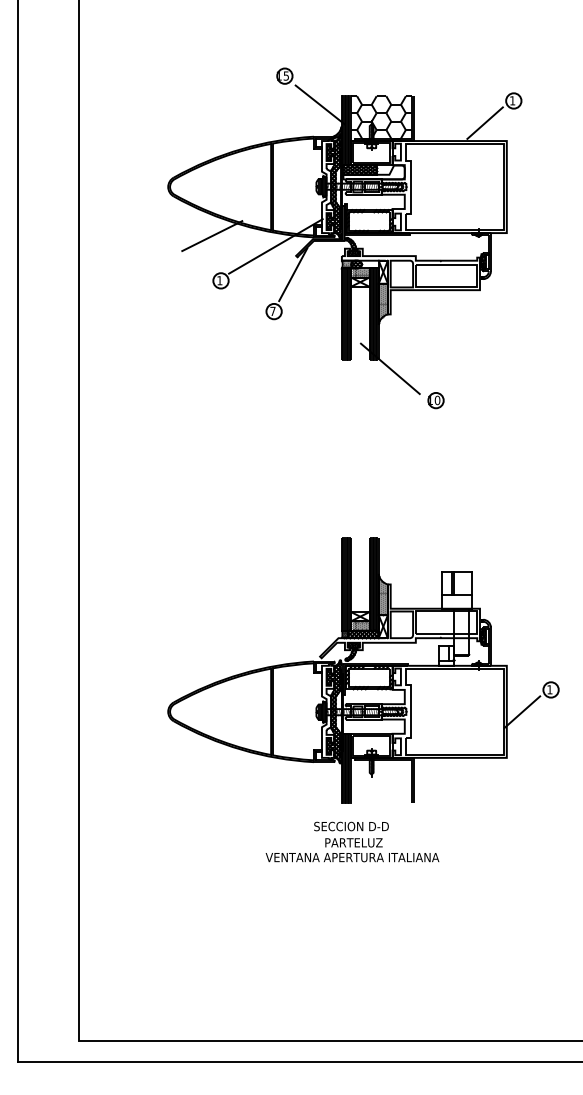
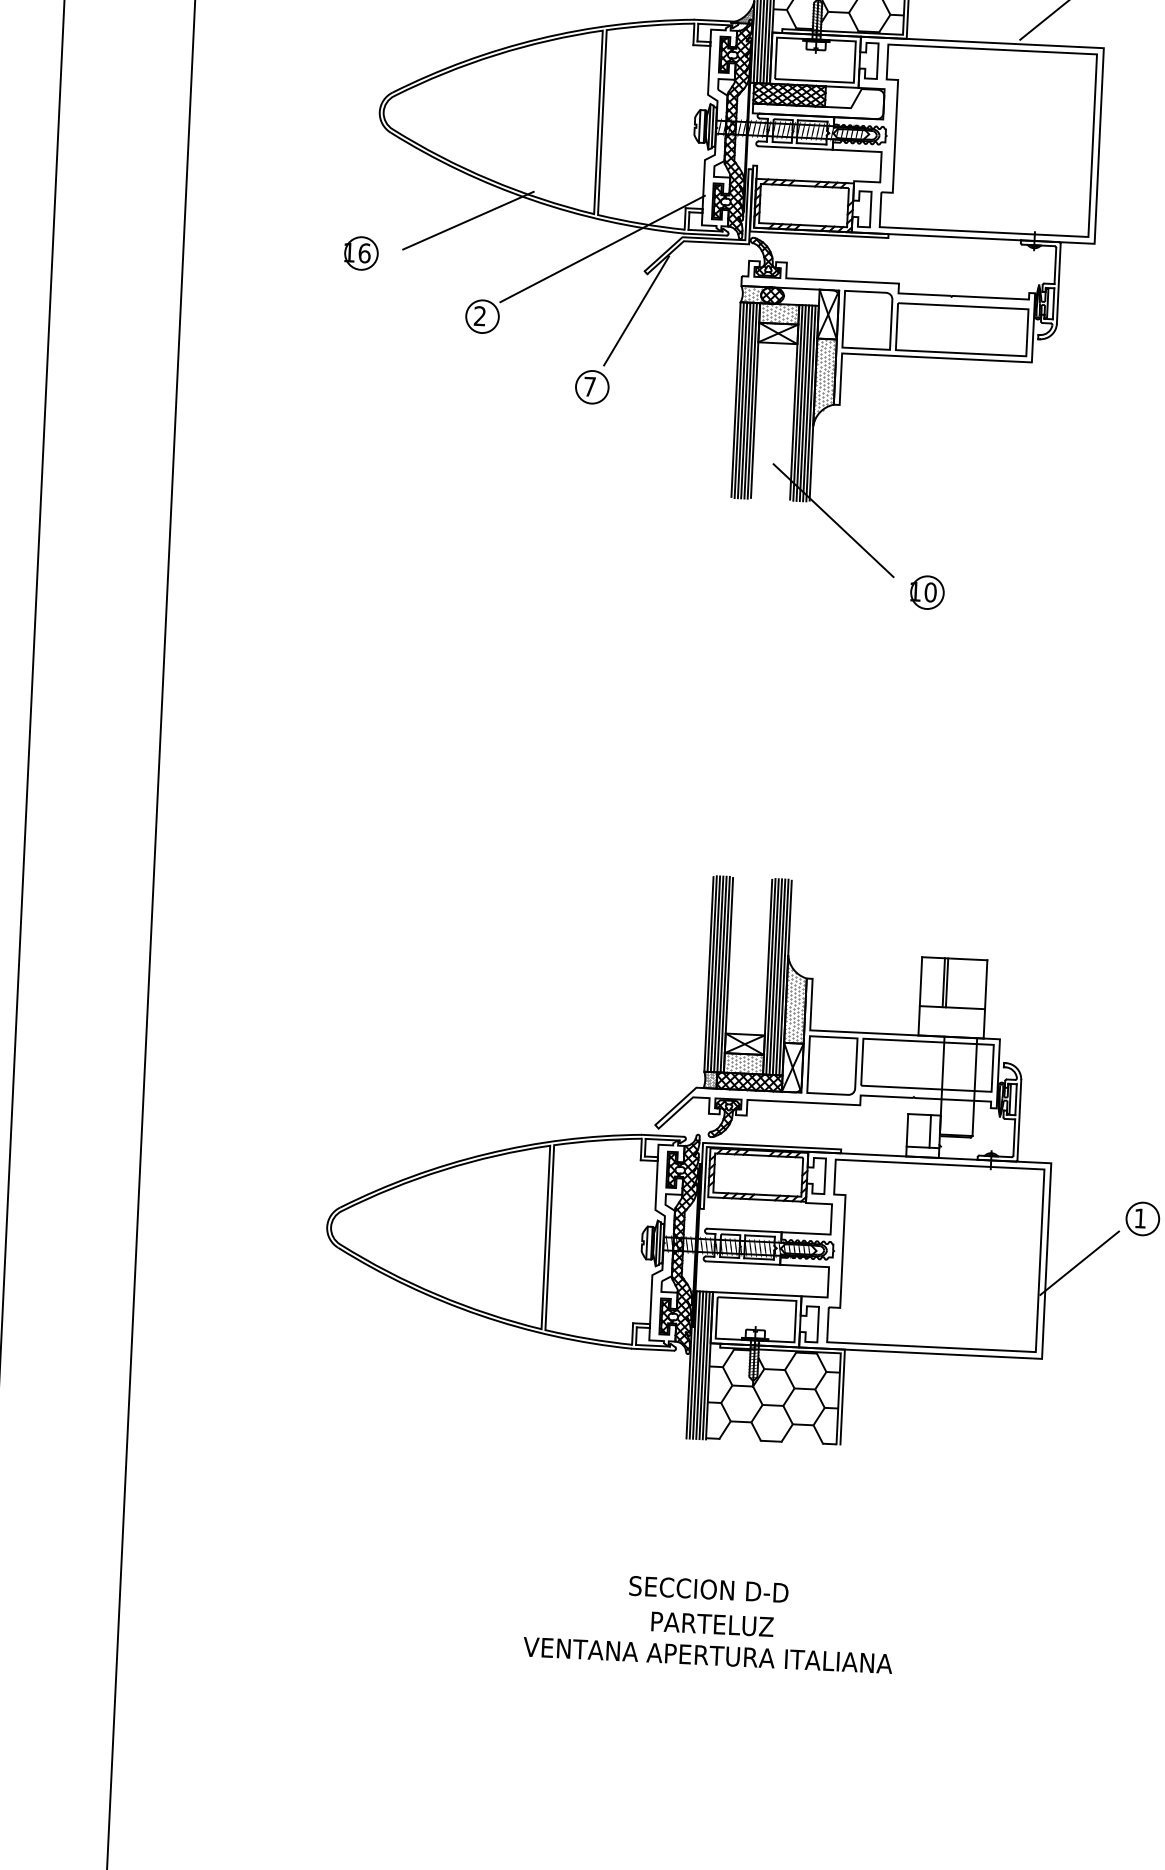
part: (162, 253) -> (360, 252), added
text: (219, 280) -> (479, 315), 1 -> 2
hatch: (381, 780) -> (773, 1394), added
text: (352, 841) -> (709, 1621), moved

